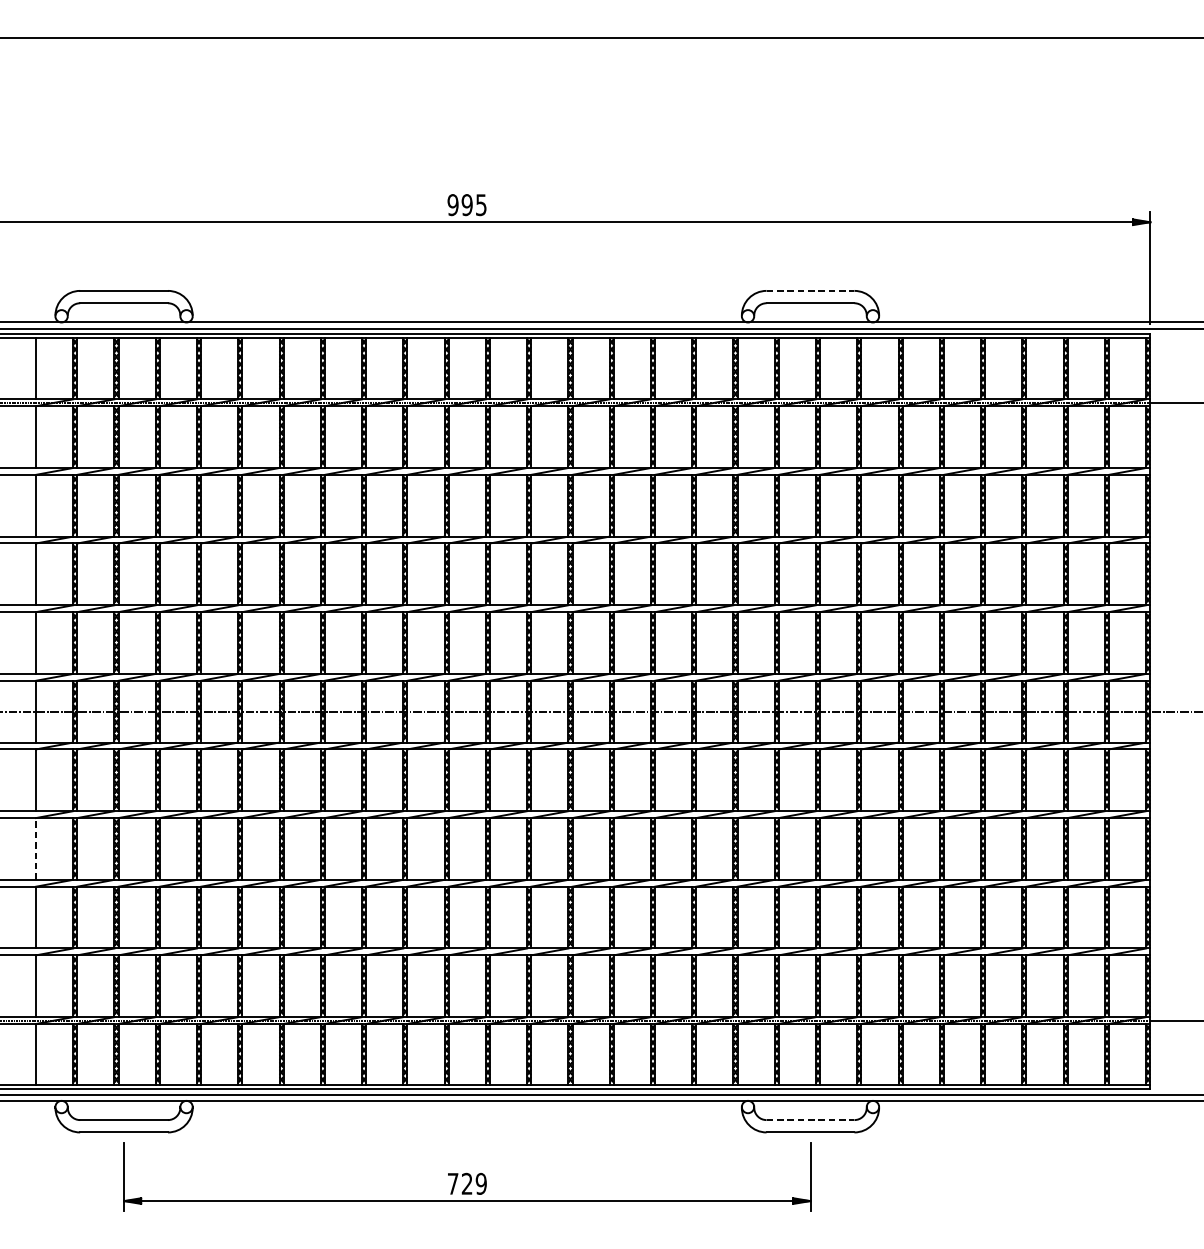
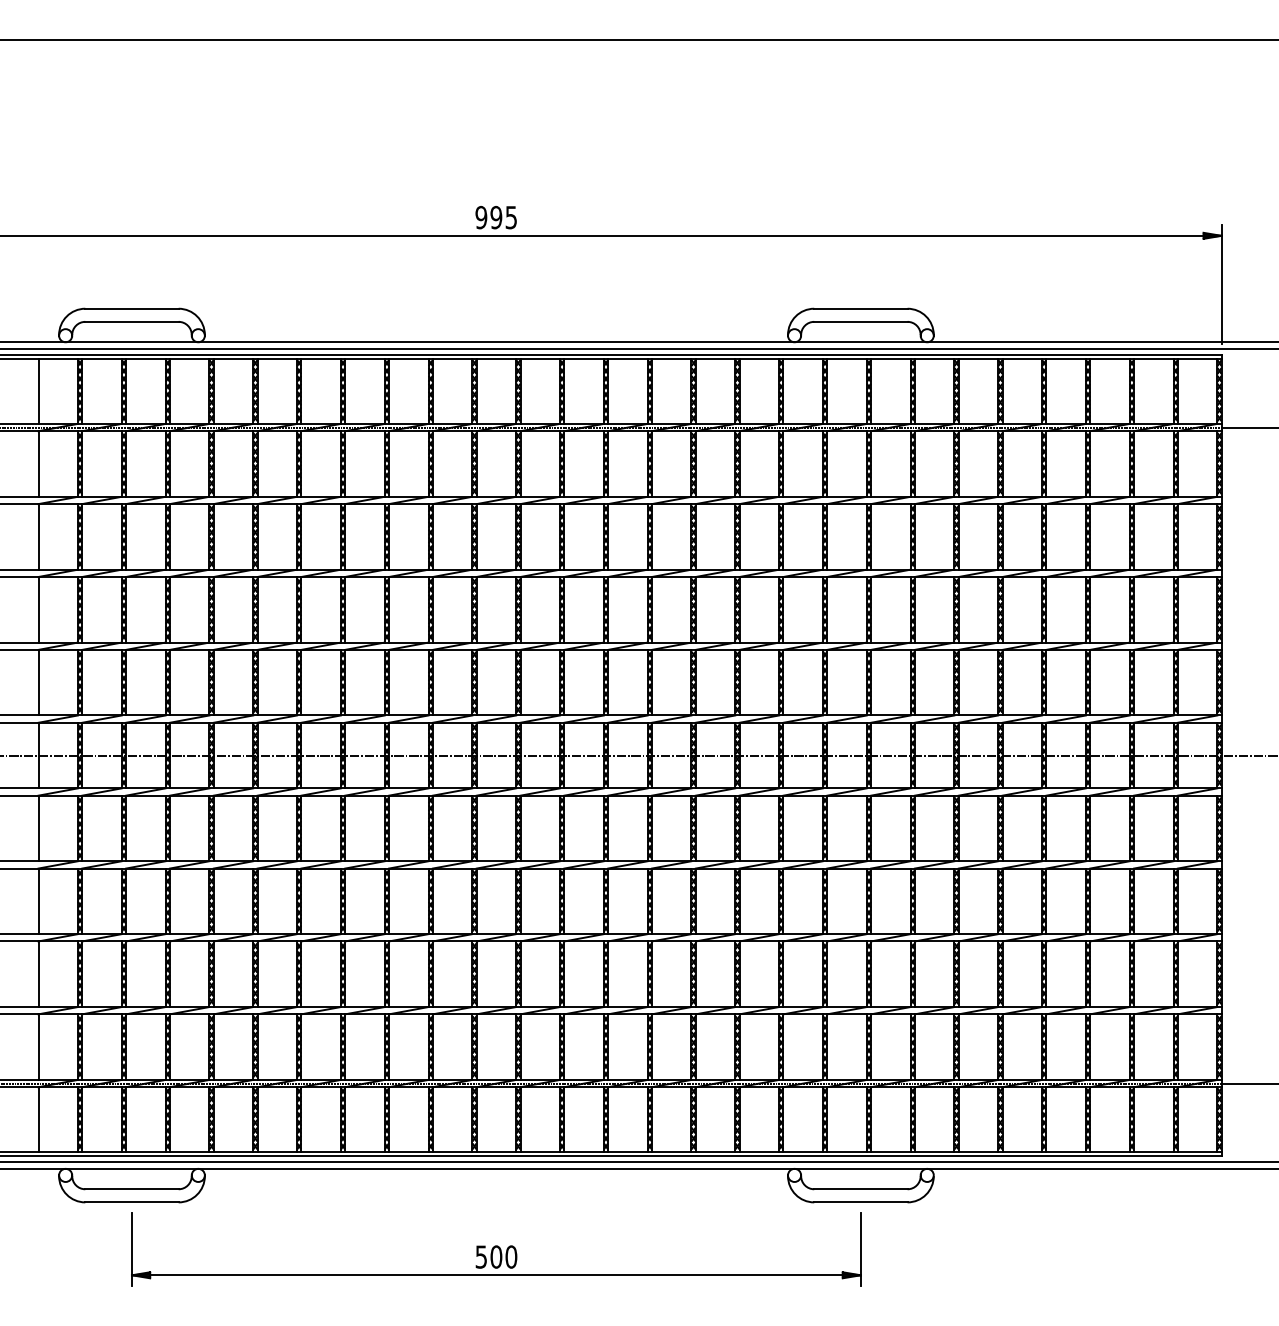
line: (810, 290) -> (860, 308), dashed -> solid
line: (36, 849) -> (38, 901), dashed -> solid
line: (810, 1120) -> (860, 1189), dashed -> solid
text: (467, 1183) -> (496, 1256), 729 -> 500

